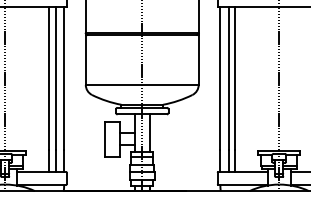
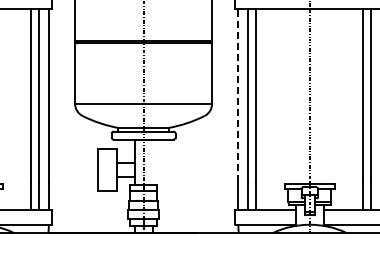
line: (220, 78) -> (238, 95), solid -> dashed
line: (149, 132) -> (152, 161), removed

